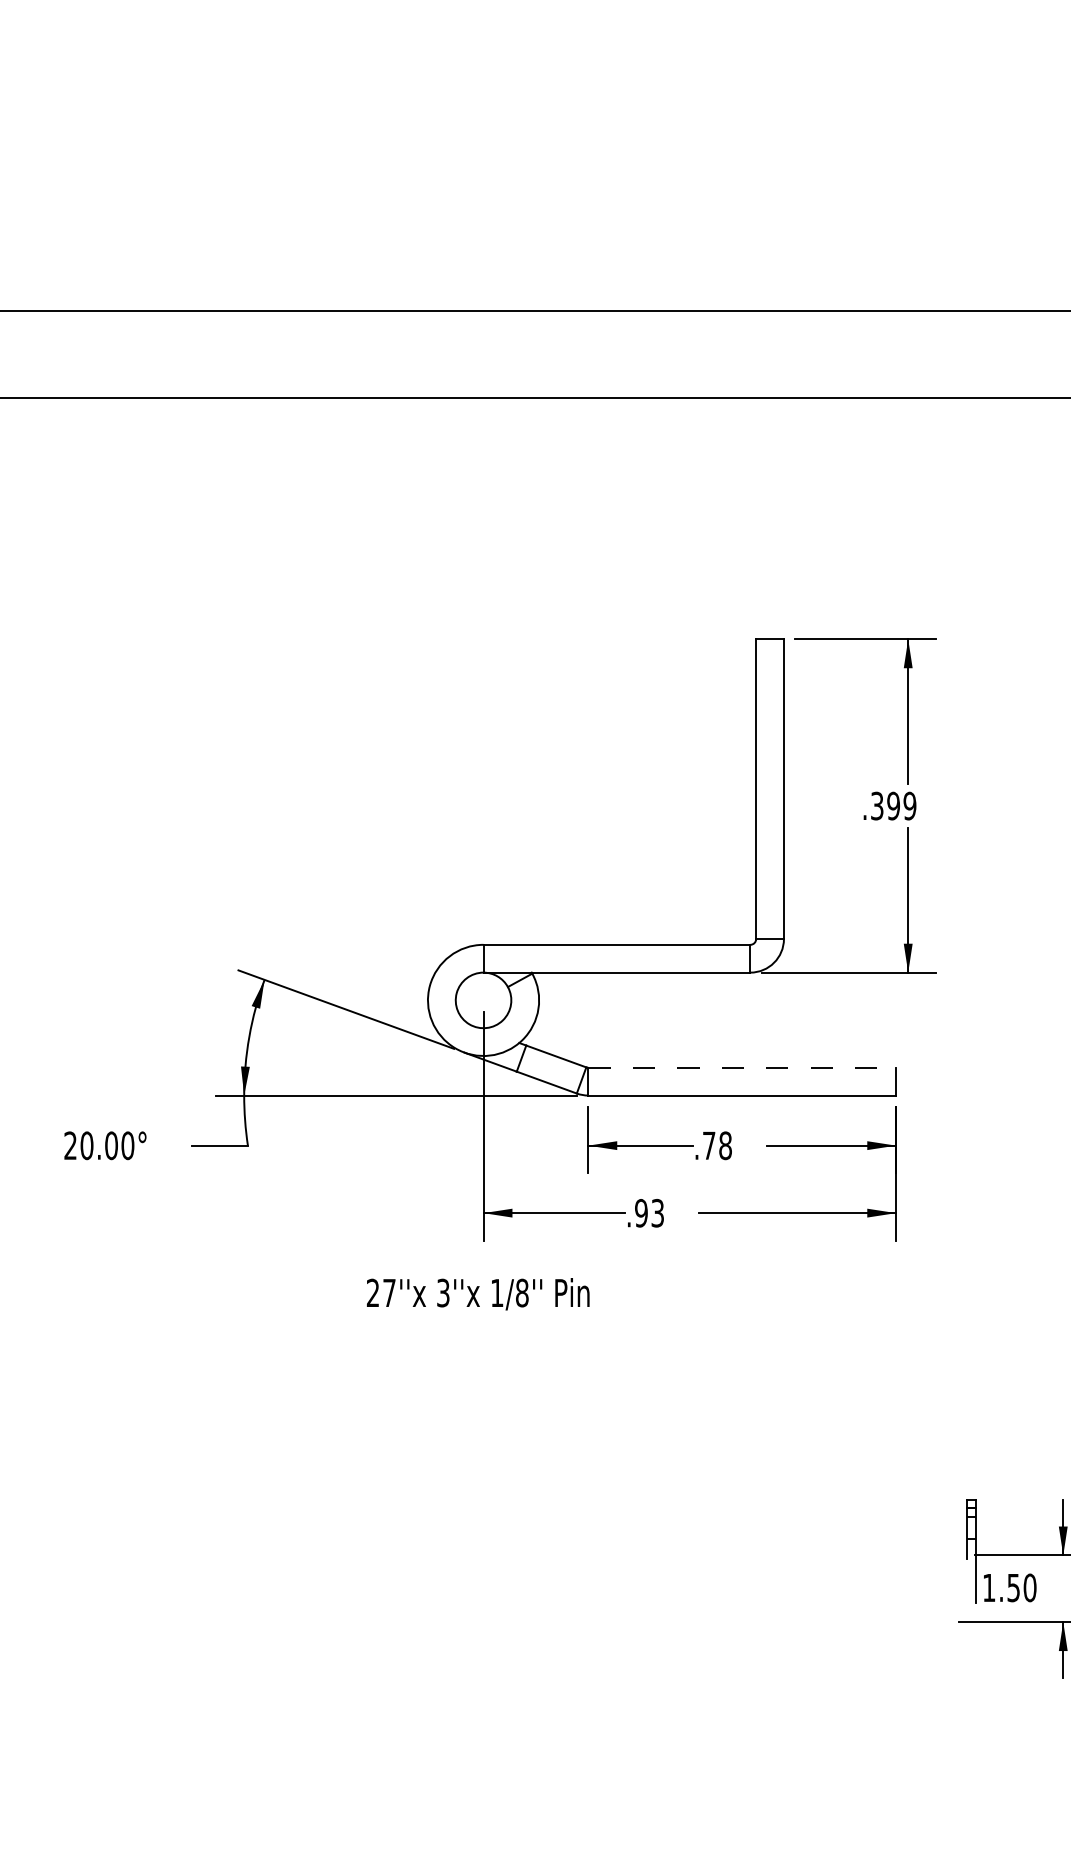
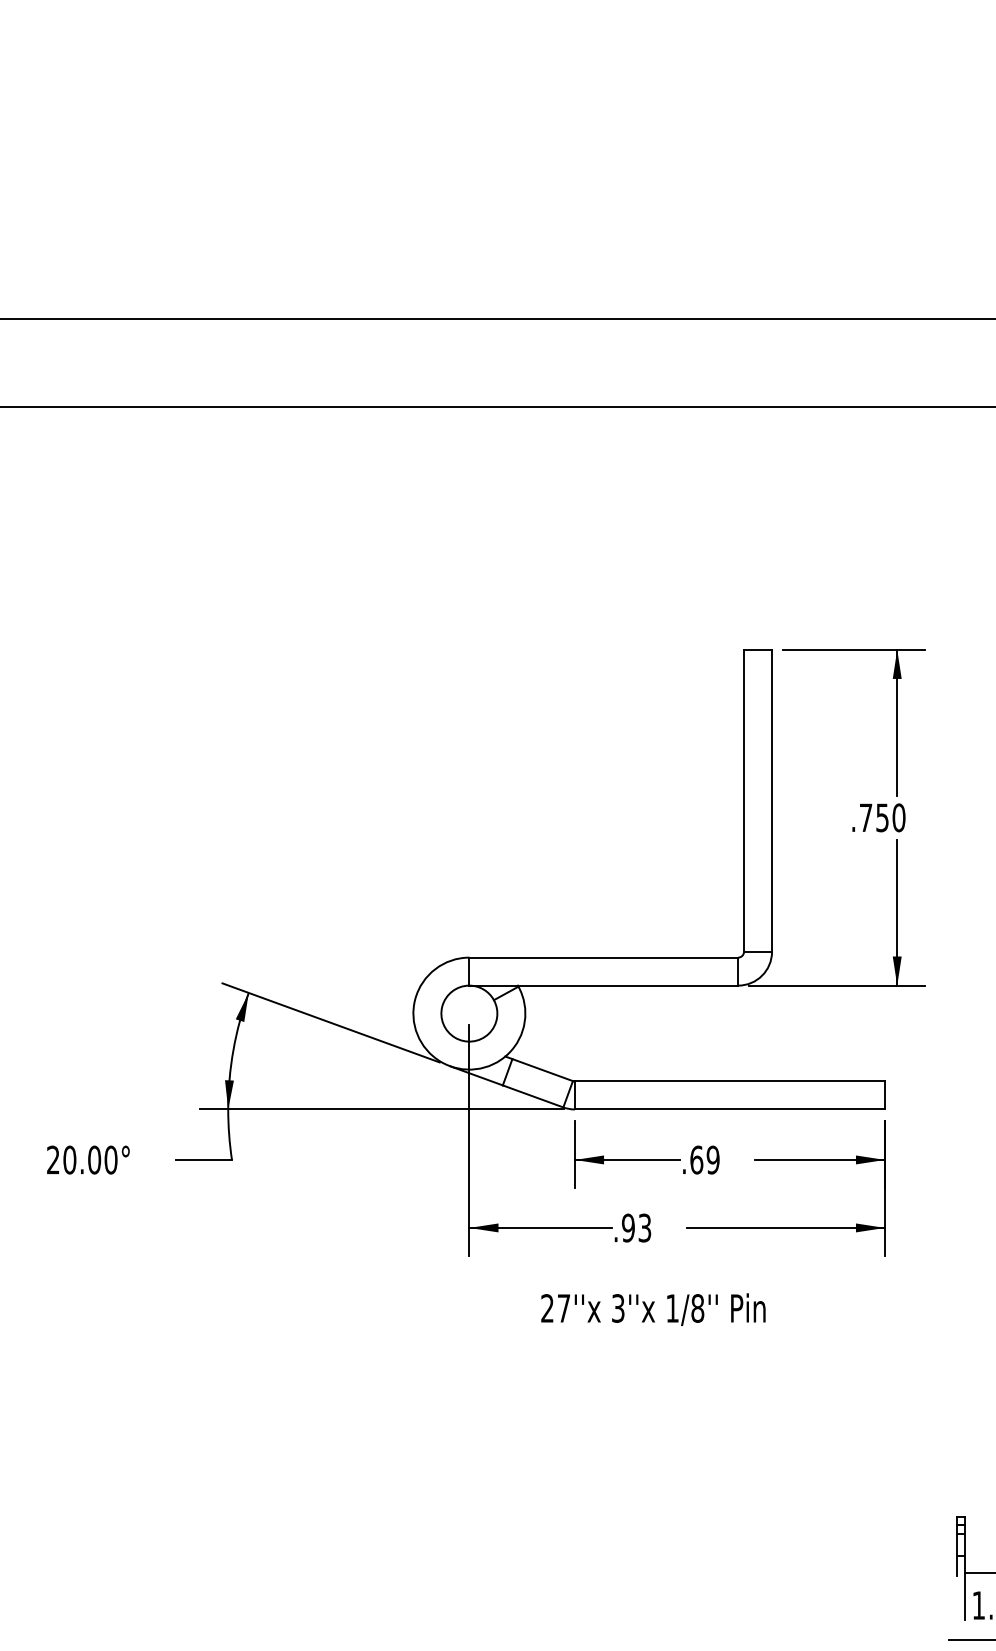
text: (893, 805) -> (882, 817), .399 -> .750
line: (742, 1067) -> (730, 1081), dashed -> solid
text: (717, 1145) -> (705, 1159), .78 -> .69
text: (478, 1294) -> (653, 1309), moved

